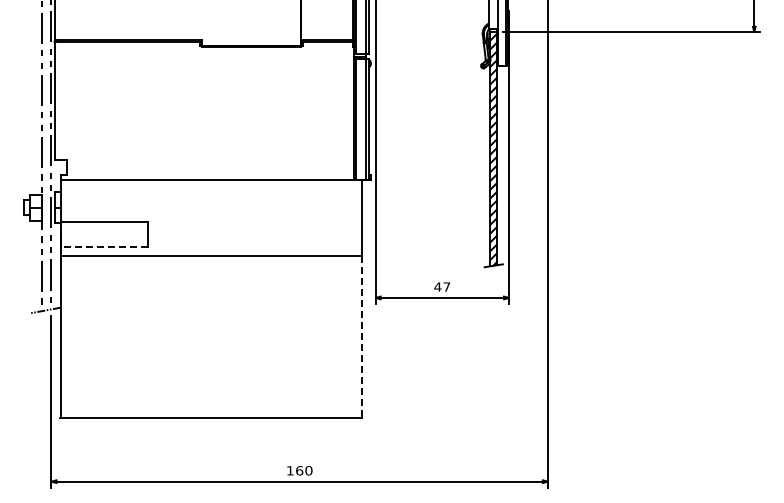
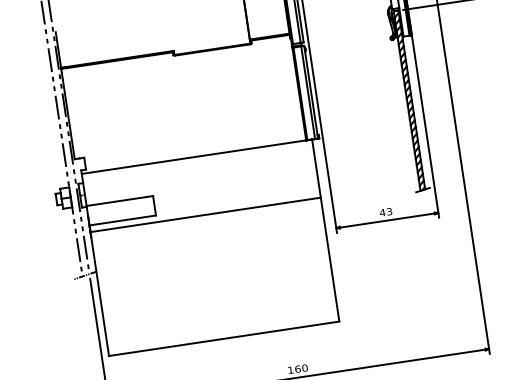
line: (103, 247) -> (122, 220), dashed -> solid
text: (446, 286) -> (389, 211), 47 -> 43
line: (361, 336) -> (329, 259), dashed -> solid

